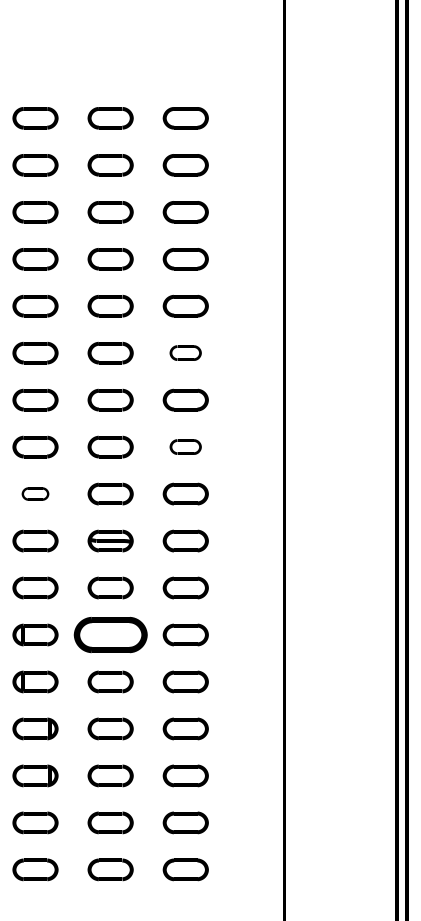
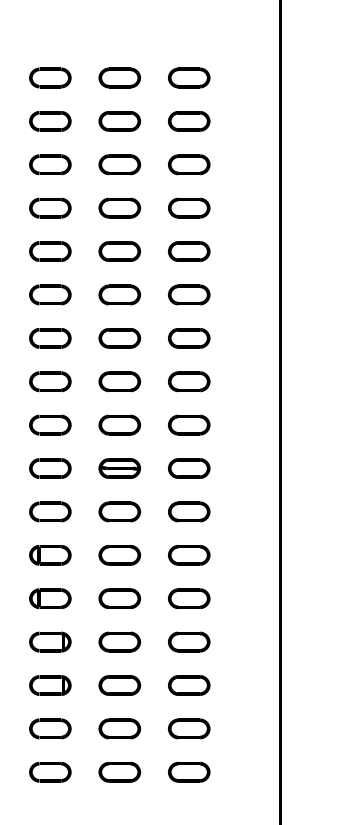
part: (185, 352) -> (188, 294), size x1.43
part: (185, 446) -> (188, 381), size x1.43
part: (35, 493) -> (50, 424), size x1.67
part: (110, 634) -> (119, 554), size x0.62

